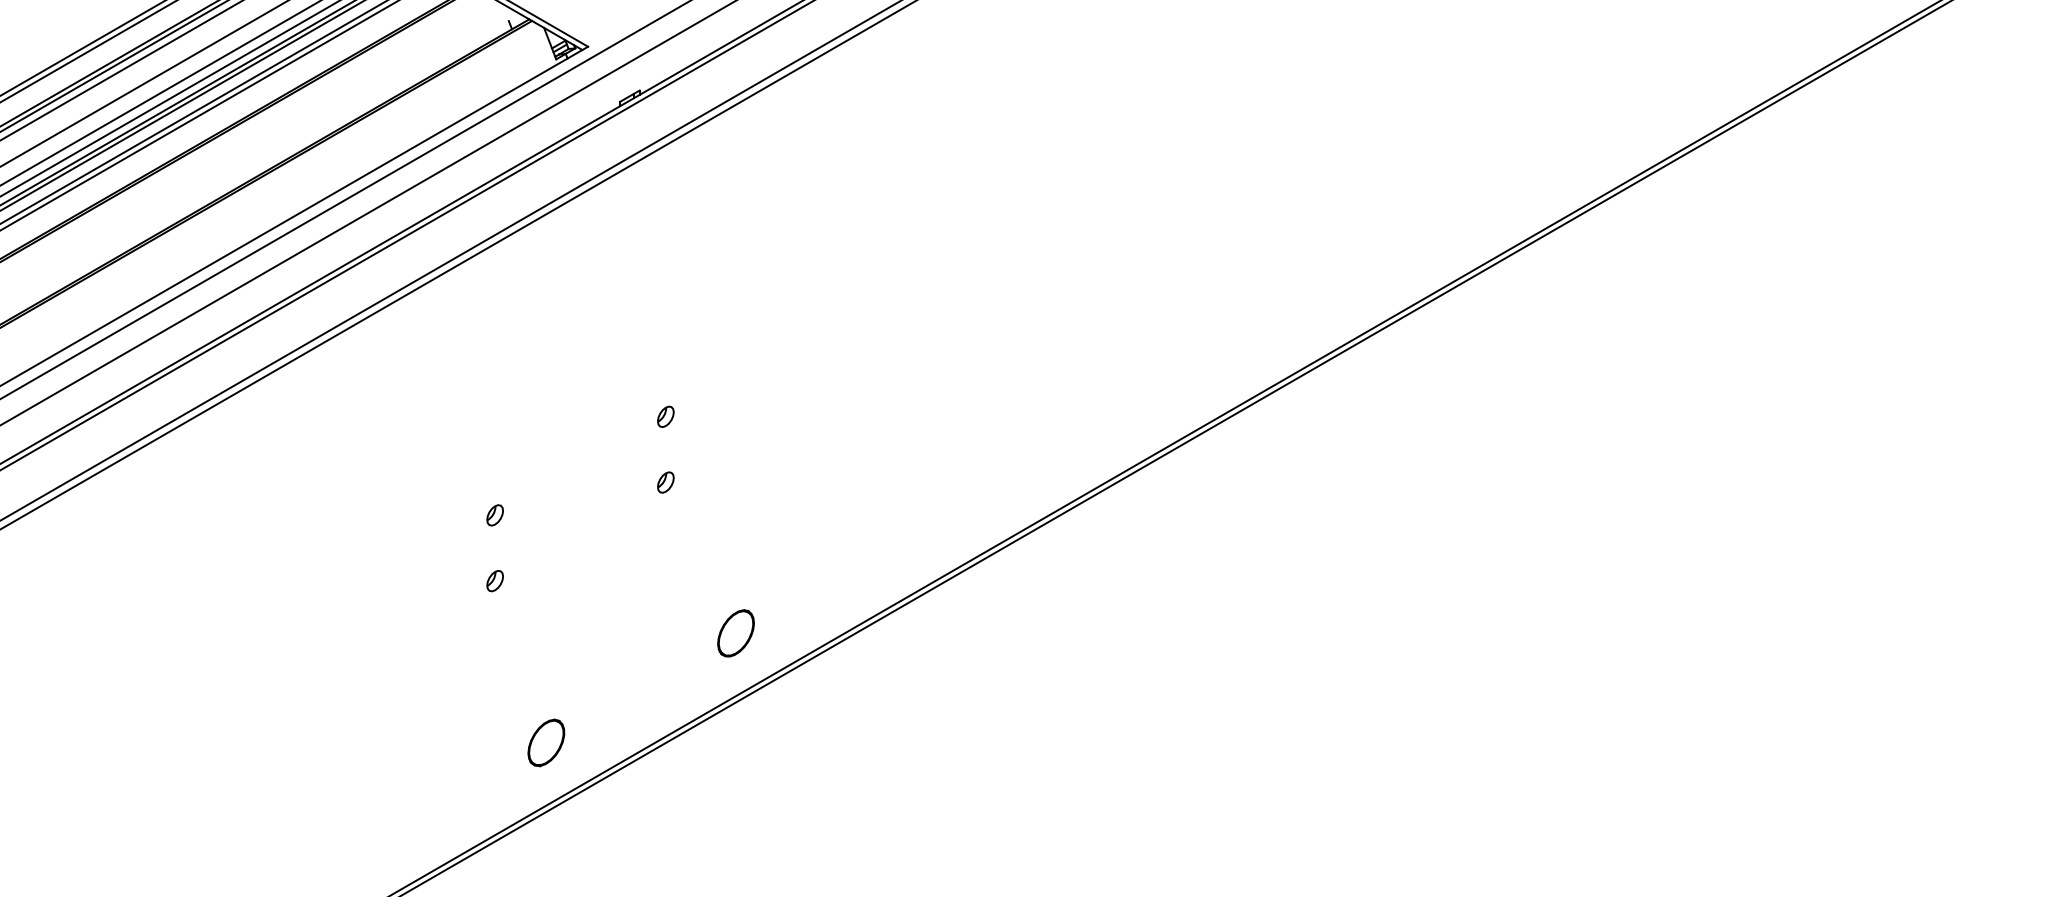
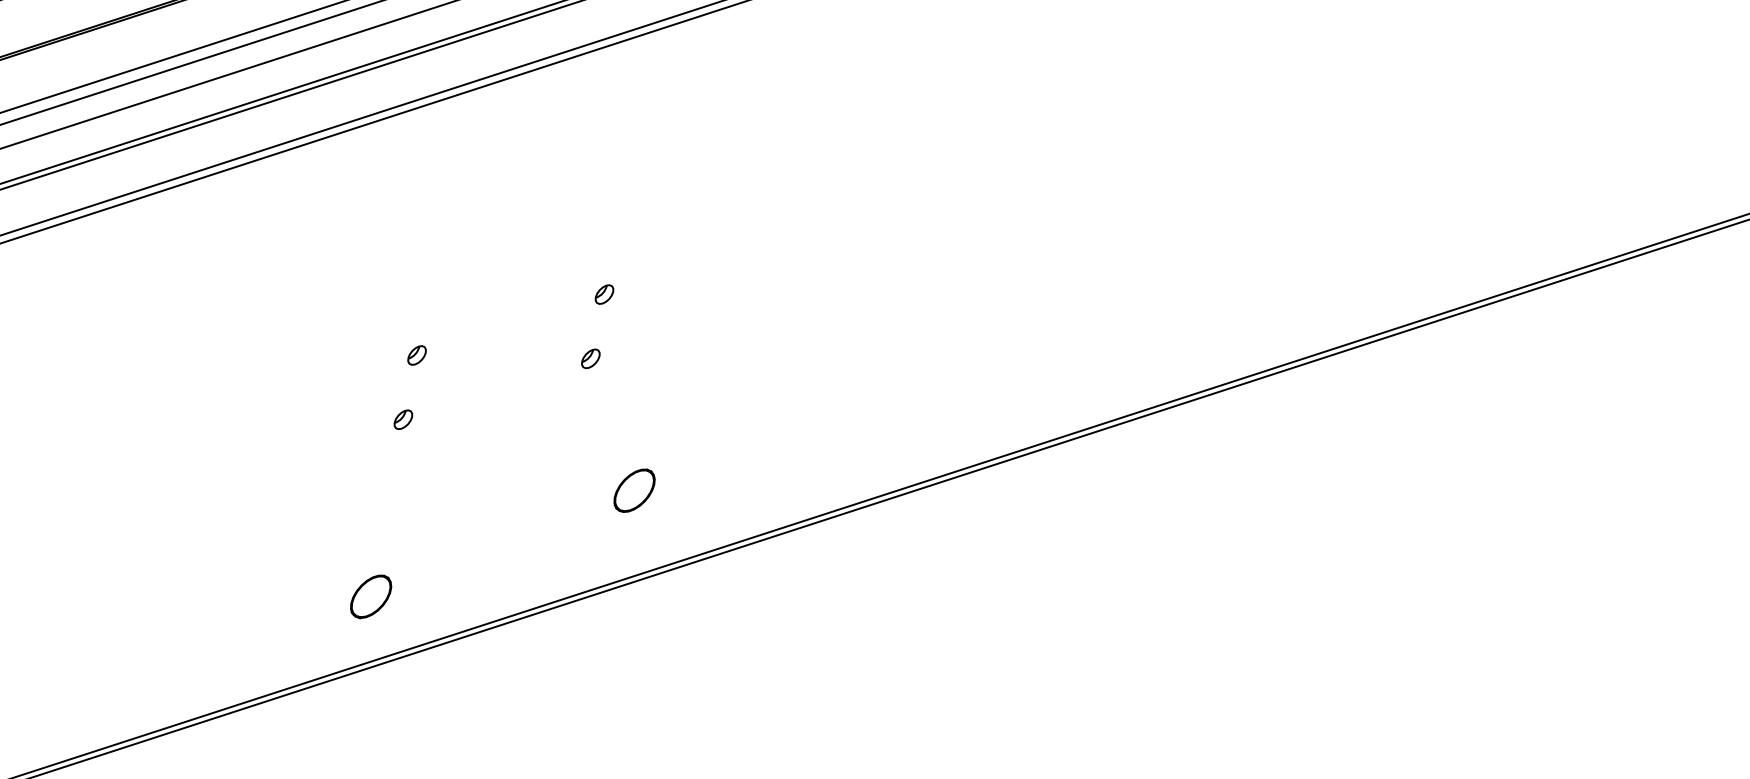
part: (735, 633) -> (634, 490), moved
part: (546, 742) -> (371, 596), moved

